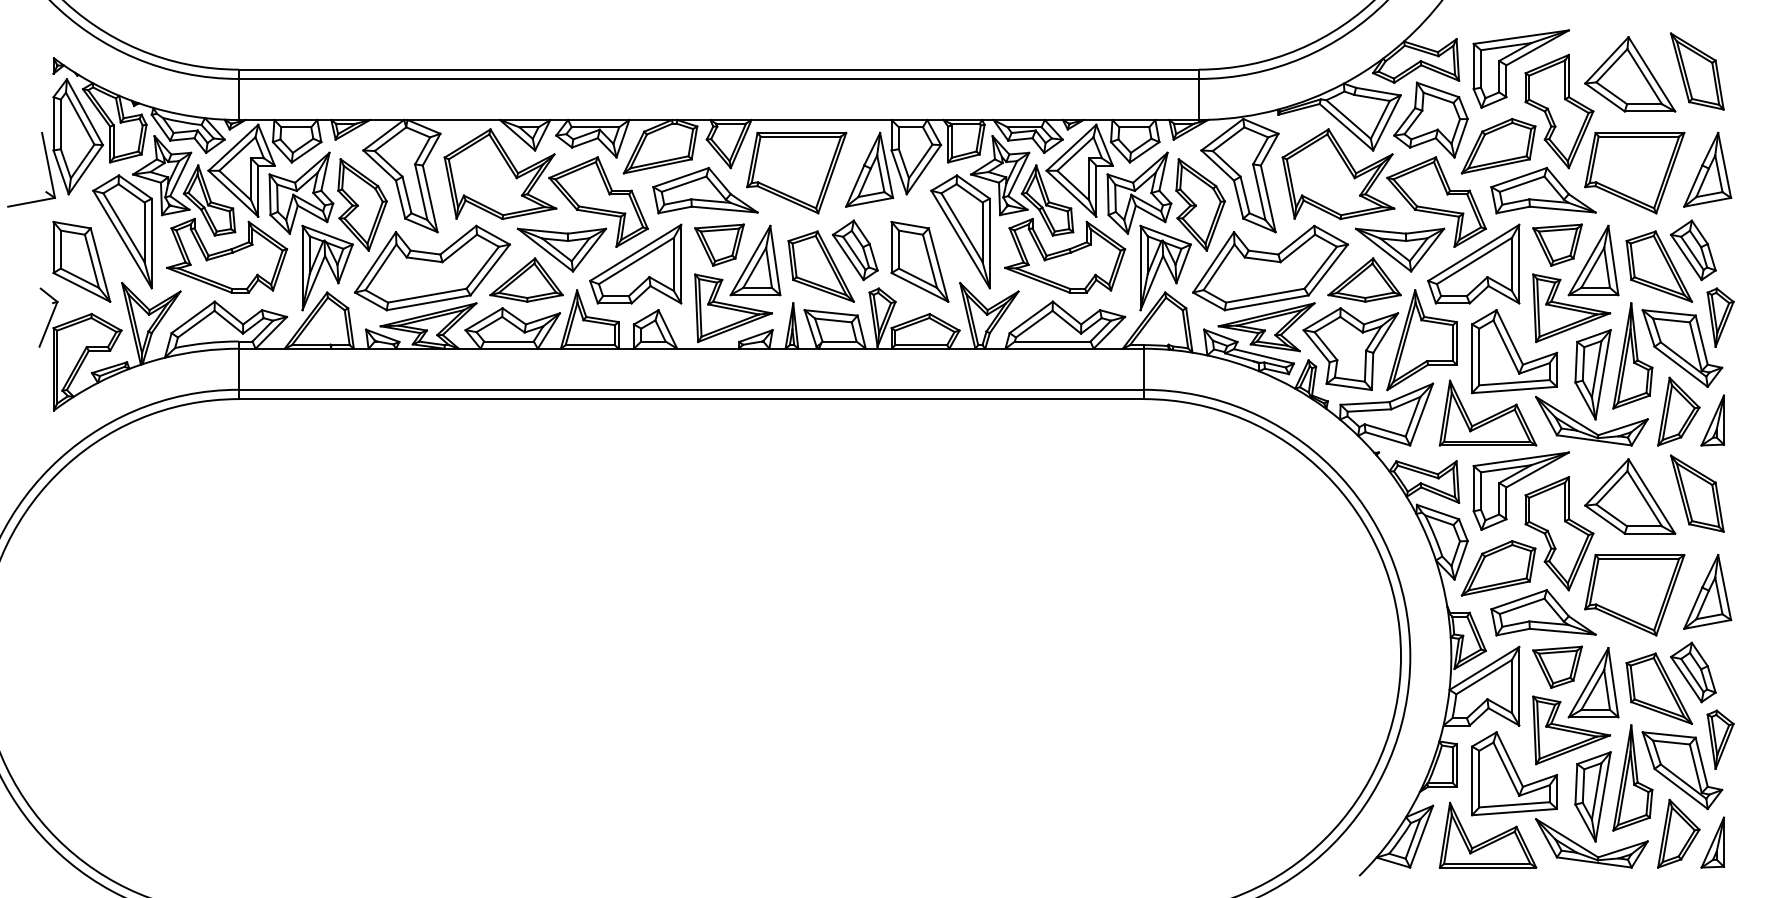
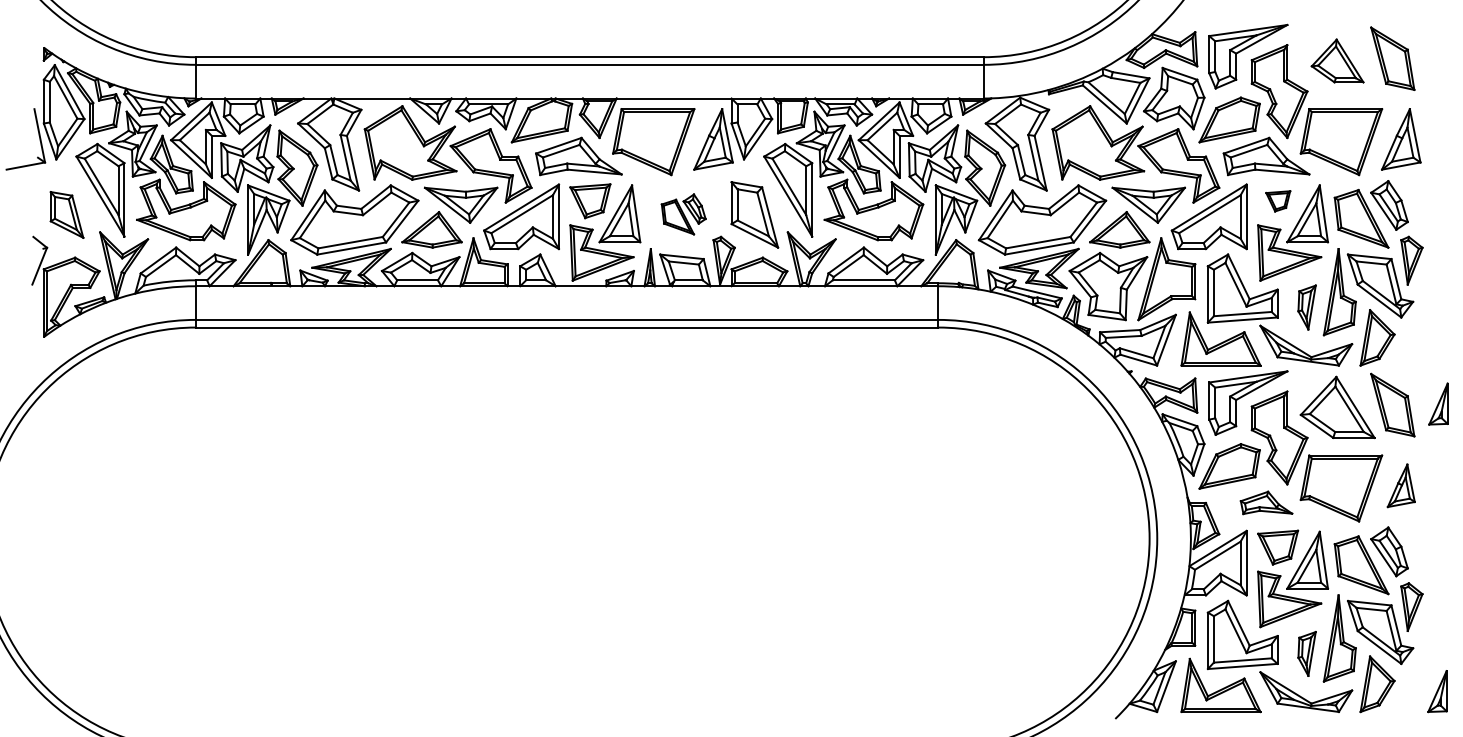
part: (1629, 73) -> (1337, 60), size x0.7
part: (1558, 245) -> (1278, 201), size x0.6
part: (81, 261) -> (66, 214), size x0.7
part: (833, 261) -> (683, 214), size x0.6
part: (1592, 374) -> (1306, 307), size x0.6
part: (1712, 419) -> (1438, 403), moved
part: (1707, 591) -> (1401, 485), size x0.7
part: (1543, 612) -> (1266, 502), size x0.6
part: (1592, 796) -> (1306, 653), size x0.6
part: (1712, 842) -> (1437, 691), moved

